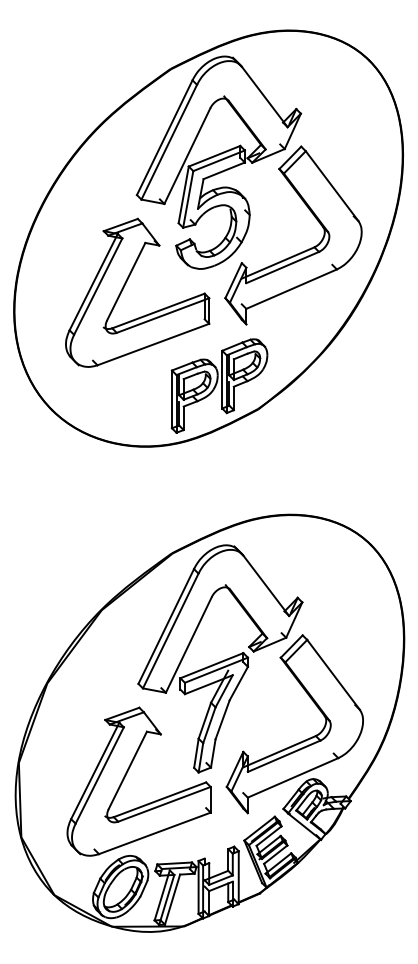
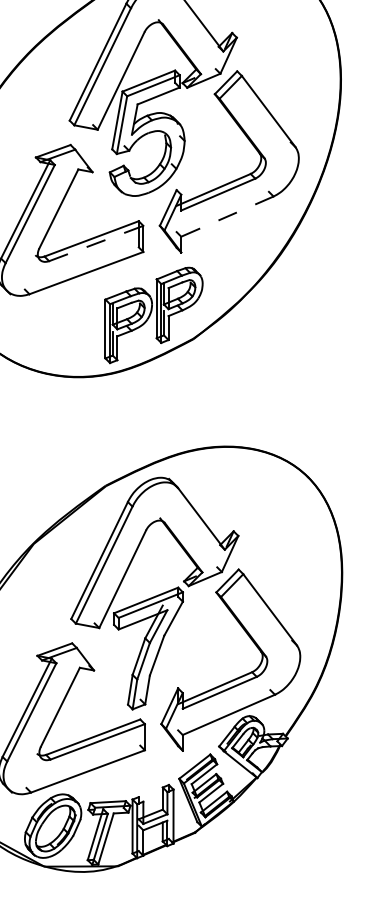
line: (291, 289) -> (227, 216), solid -> dashed
line: (163, 315) -> (96, 243), solid -> dashed

